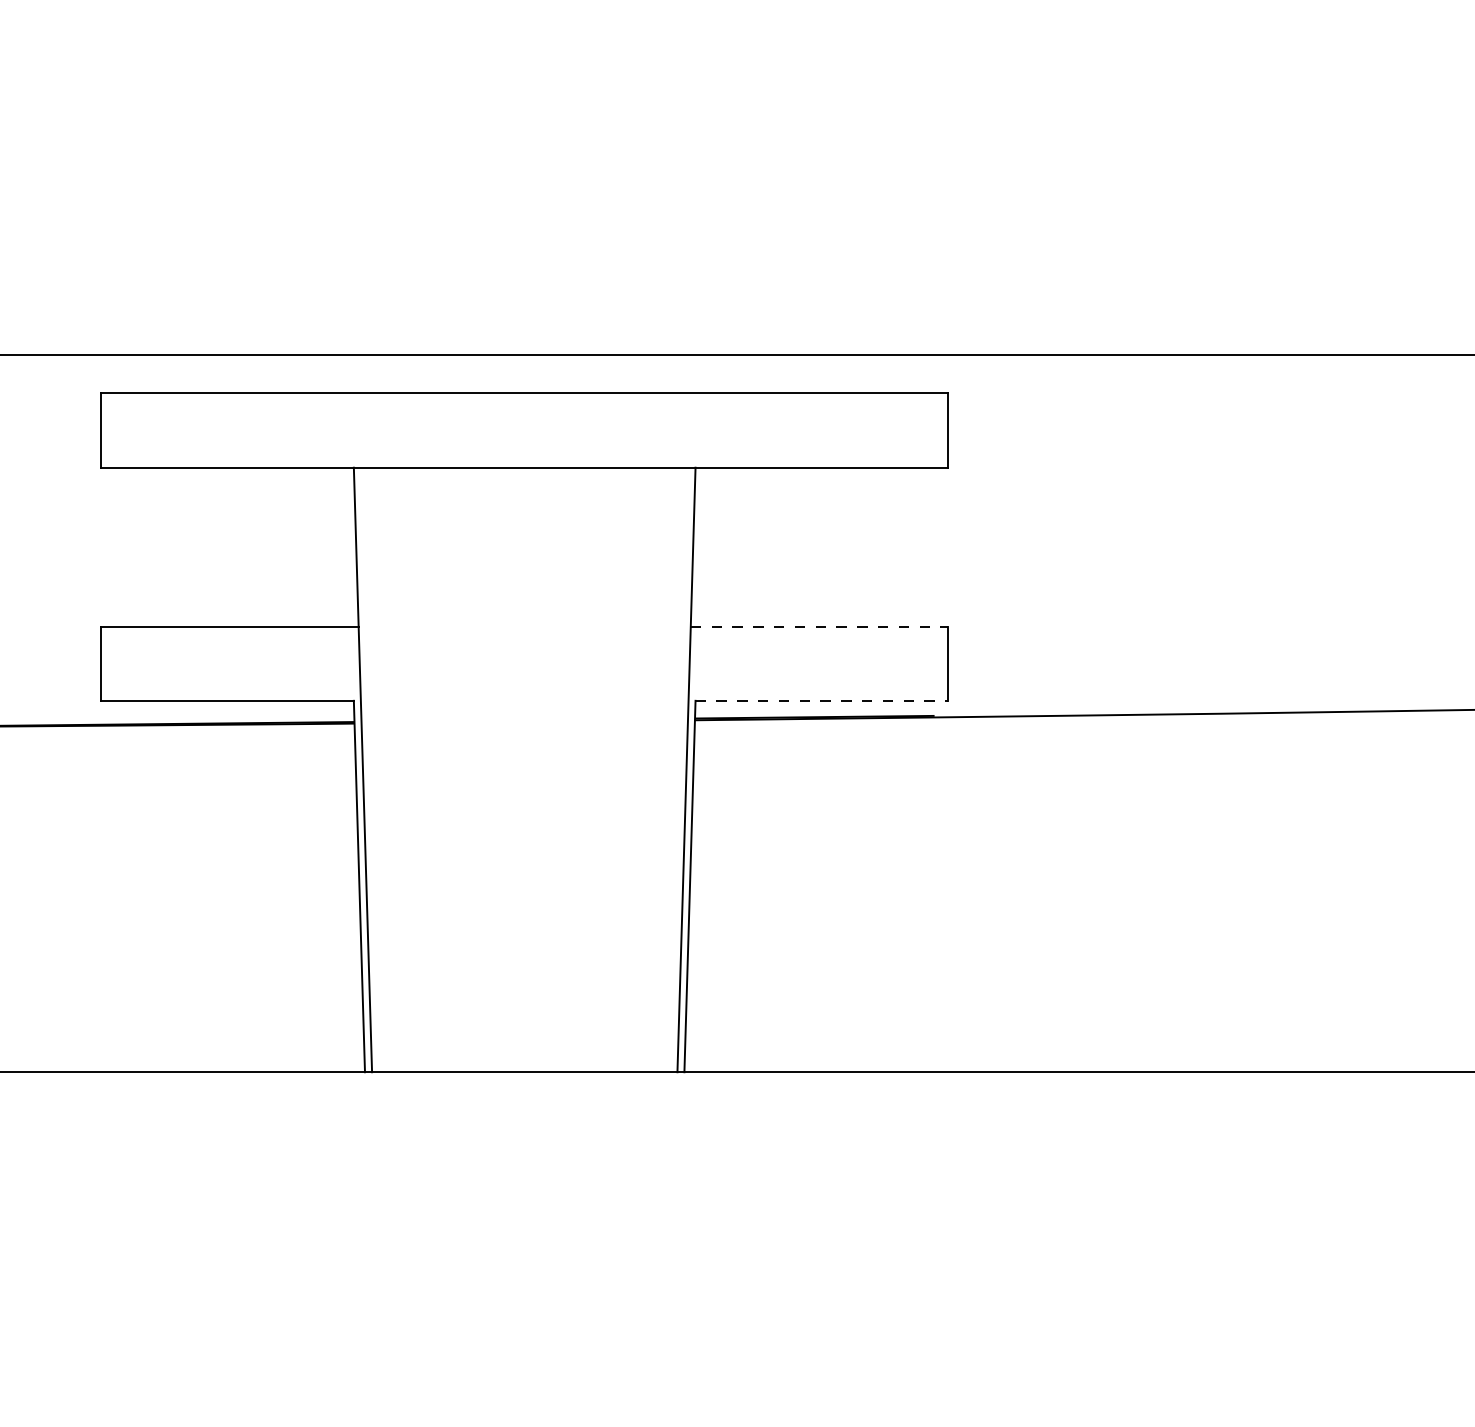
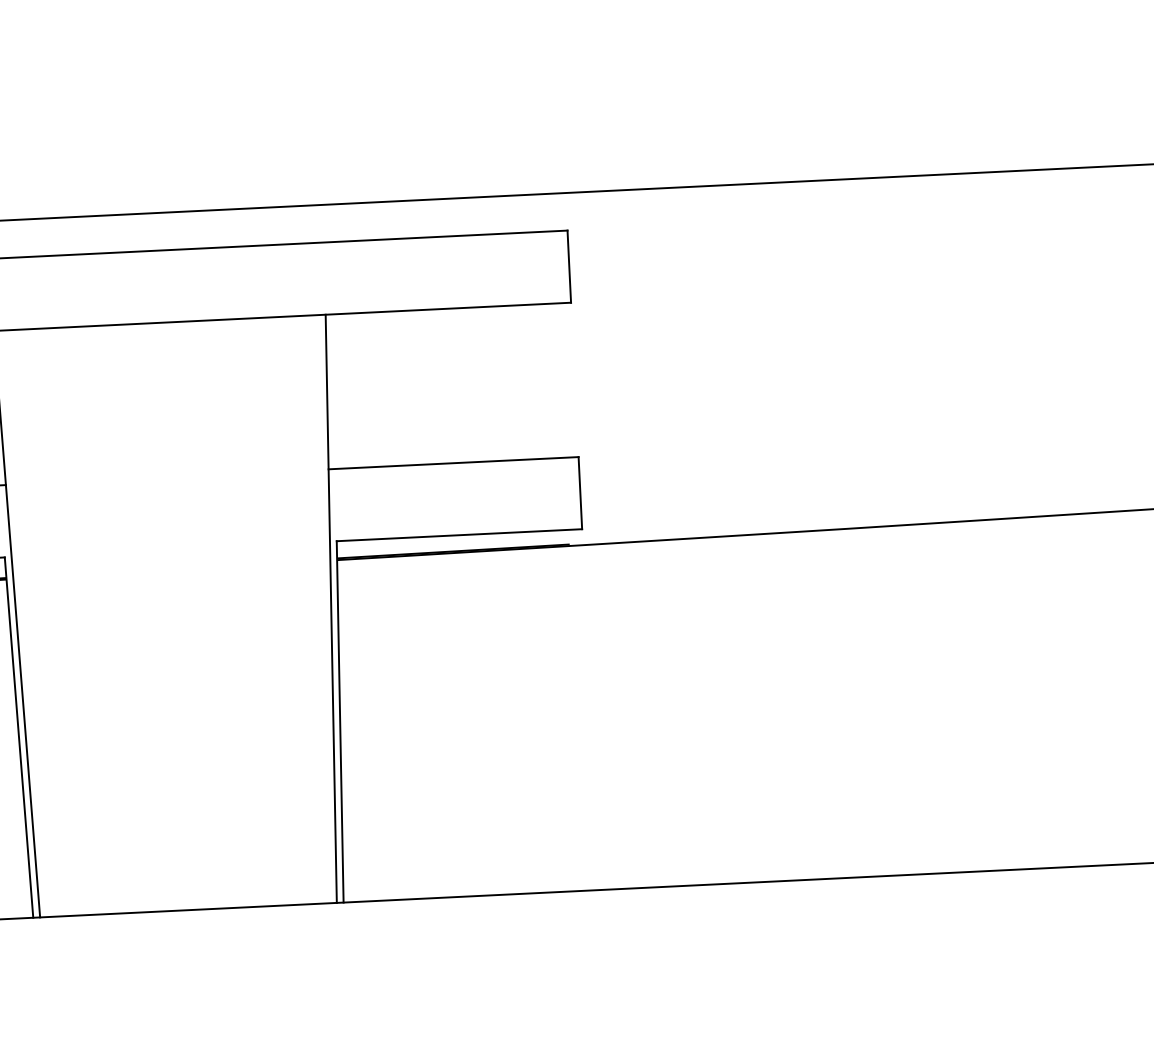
line: (819, 626) -> (453, 463), dashed -> solid
line: (822, 700) -> (460, 534), dashed -> solid

